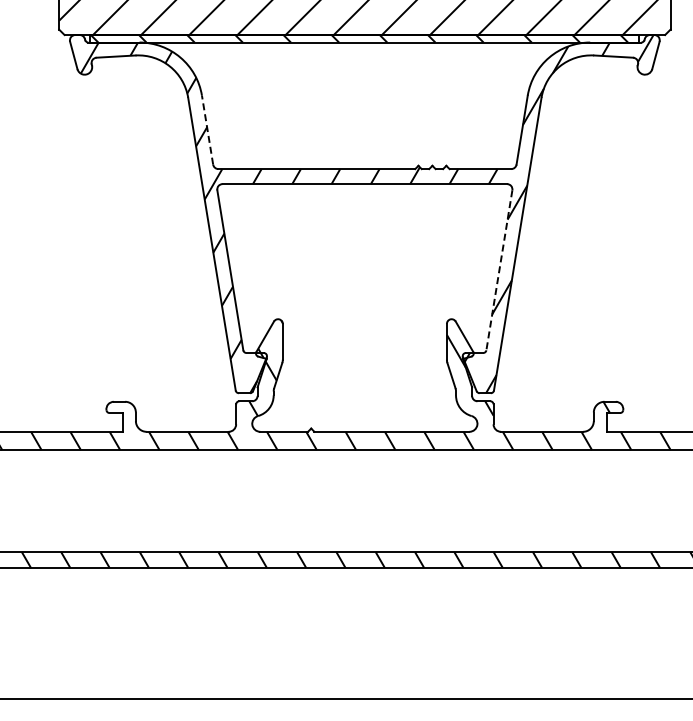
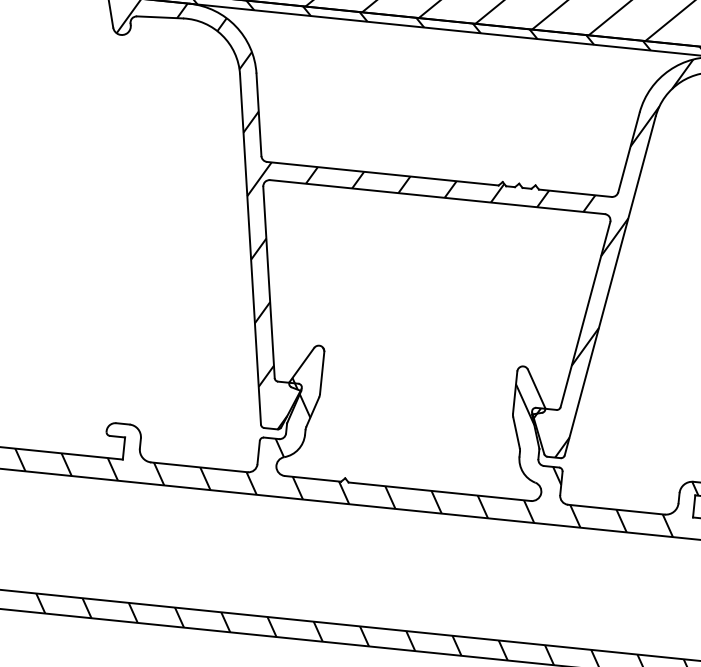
line: (207, 130) -> (258, 115), dashed -> solid
line: (499, 270) -> (585, 314), dashed -> solid

